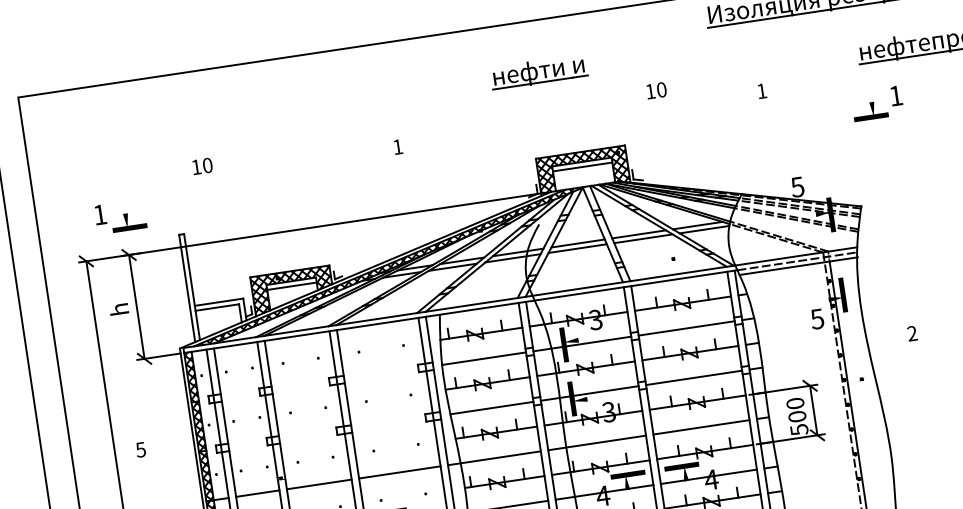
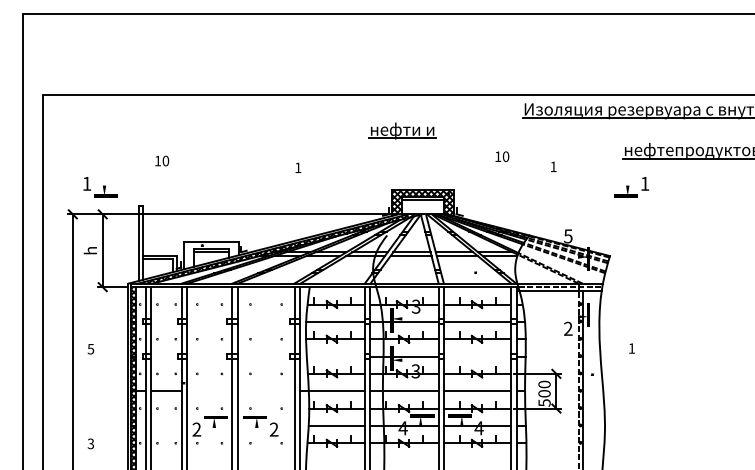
text: (656, 90) -> (502, 156), moved
hatch: (292, 290) -> (211, 255), removed
text: (816, 318) -> (567, 328), 5 -> 2
text: (911, 333) -> (631, 348), 2 -> 1
line: (693, 377) -> (477, 356), removed
line: (491, 408) -> (335, 356), removed
line: (398, 472) -> (265, 391), removed
line: (319, 484) -> (209, 391), removed

